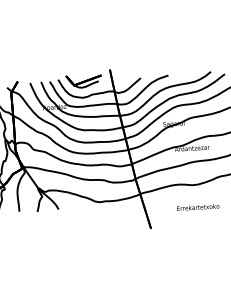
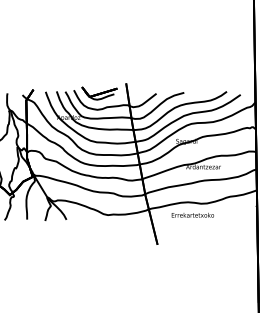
text: (197, 206) -> (192, 214), moved

